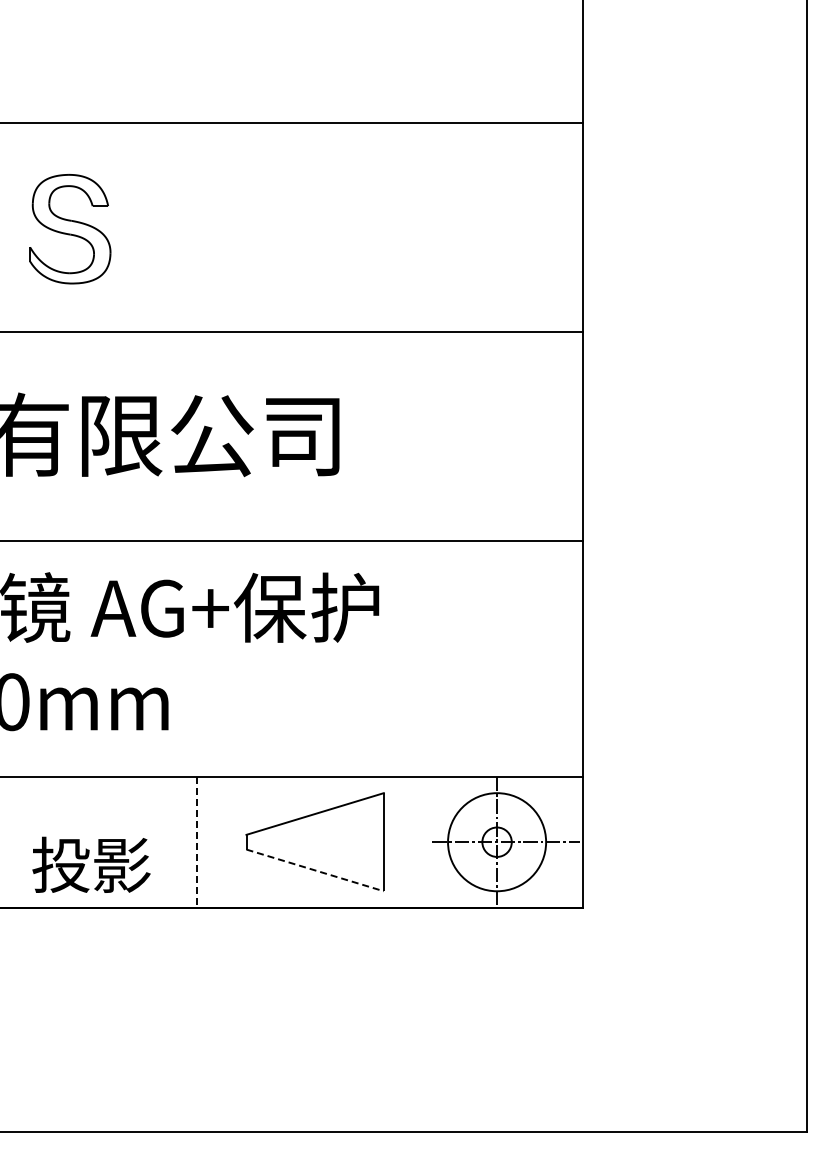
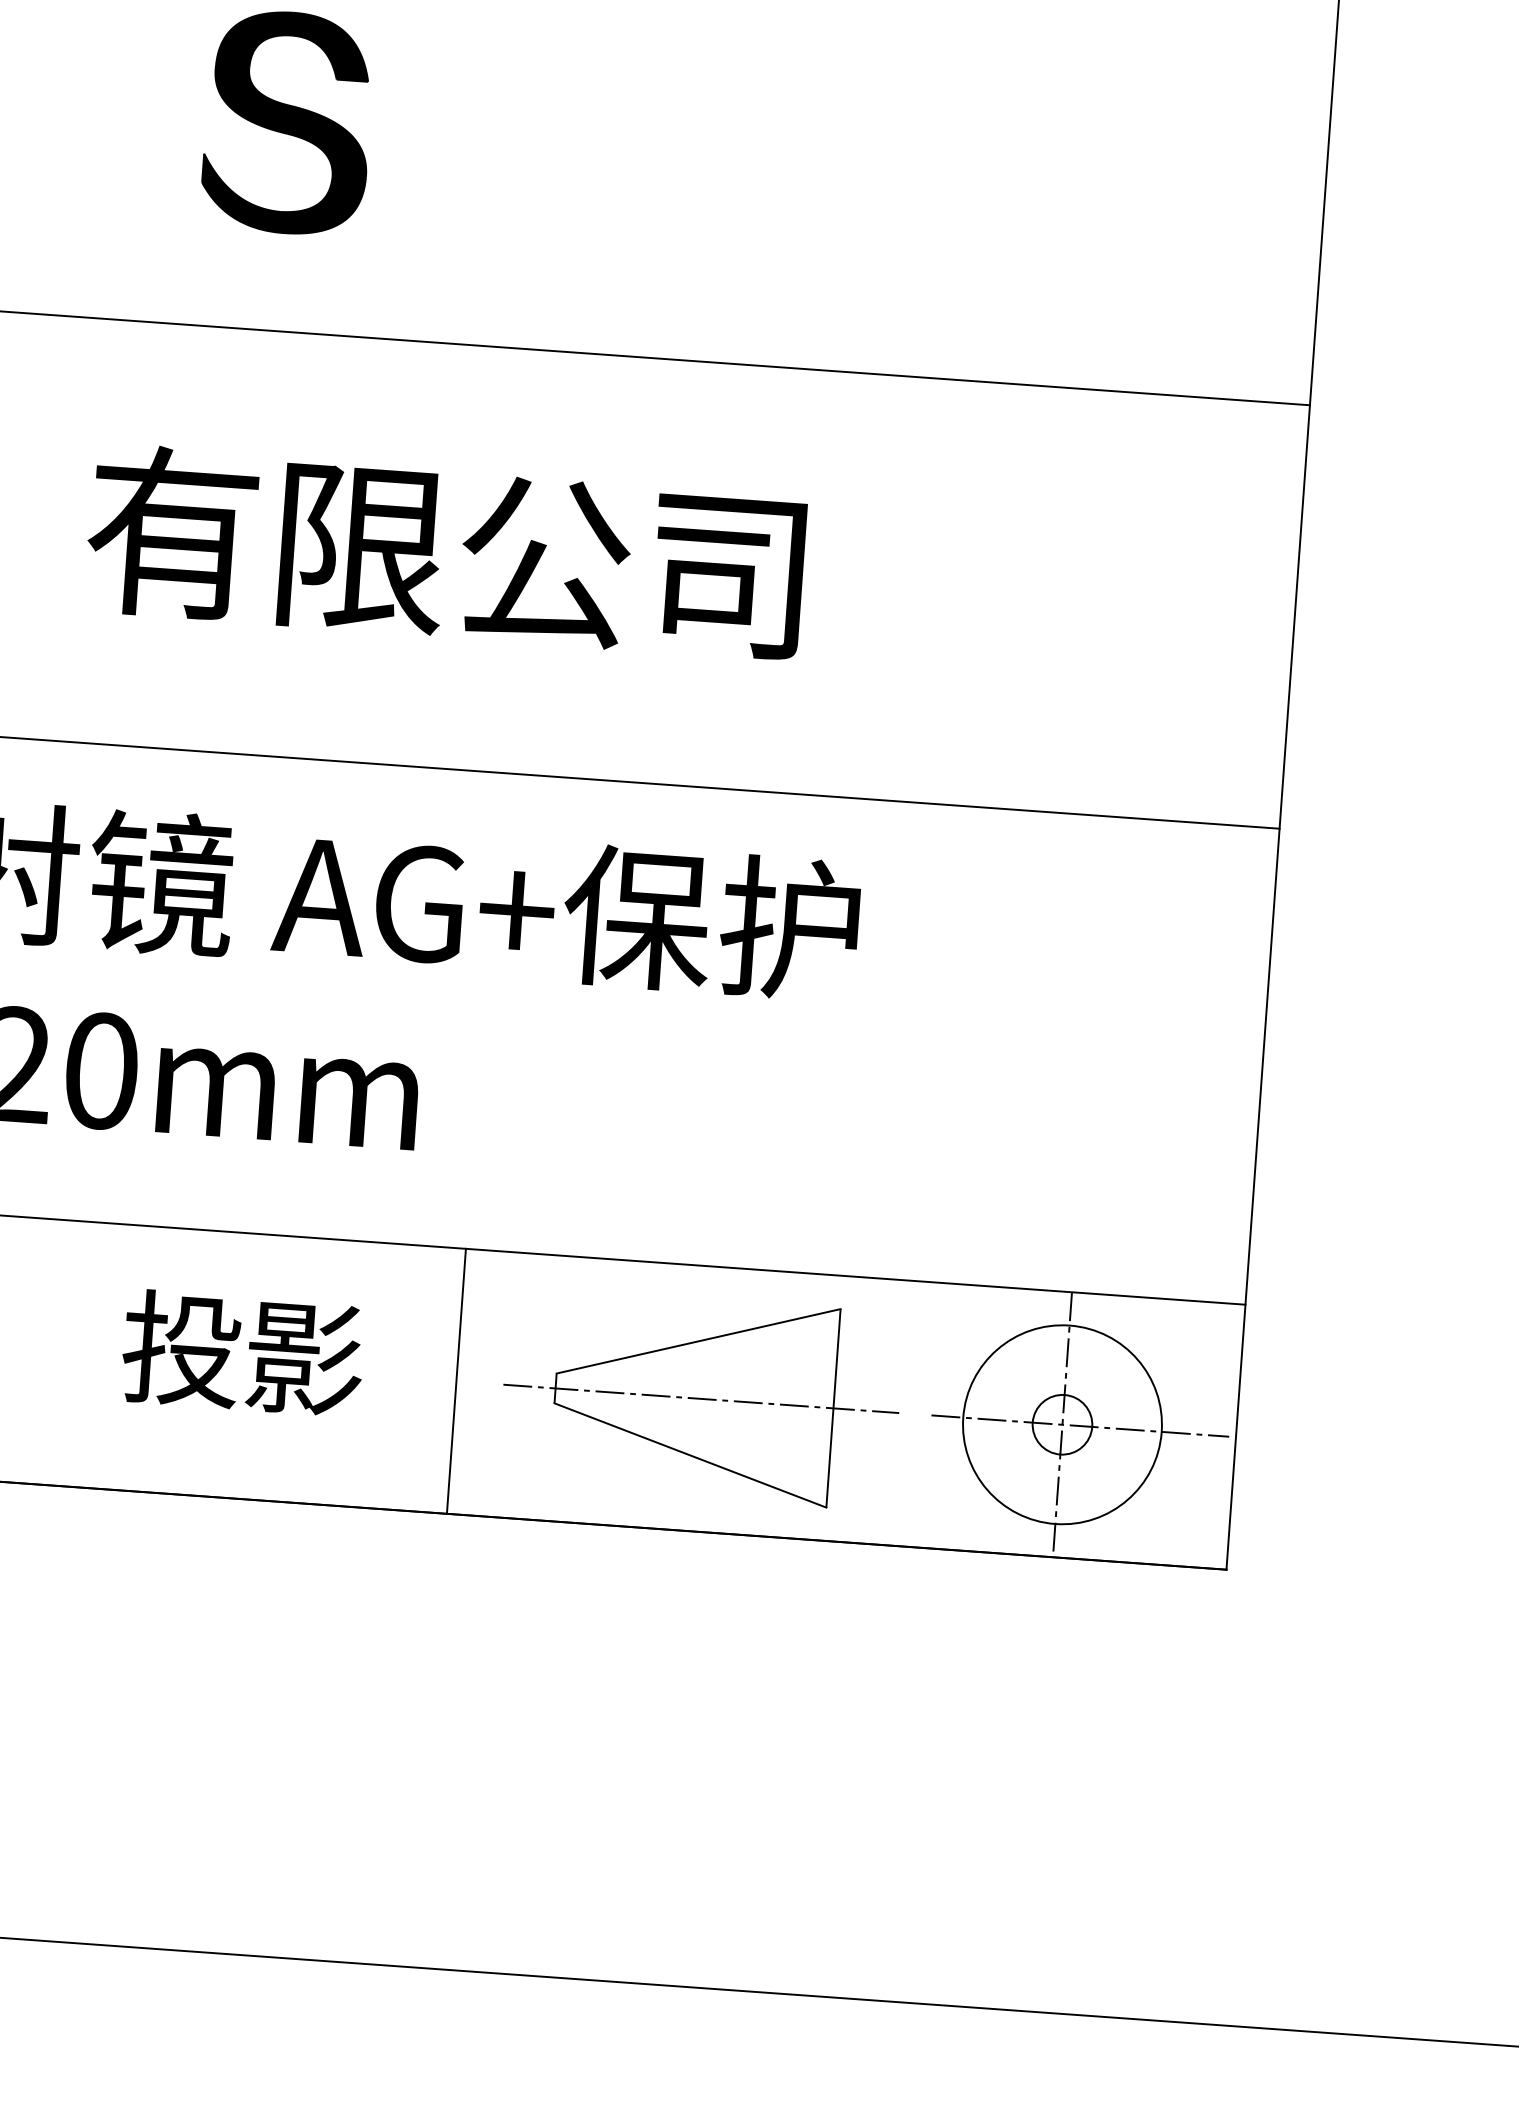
fill: (70, 228) -> (288, 121), added
line: (197, 842) -> (456, 1381), dashed -> solid
line: (318, 842) -> (701, 1399), added
text: (91, 864) -> (243, 1352), moved
line: (315, 870) -> (691, 1455), dashed -> solid

